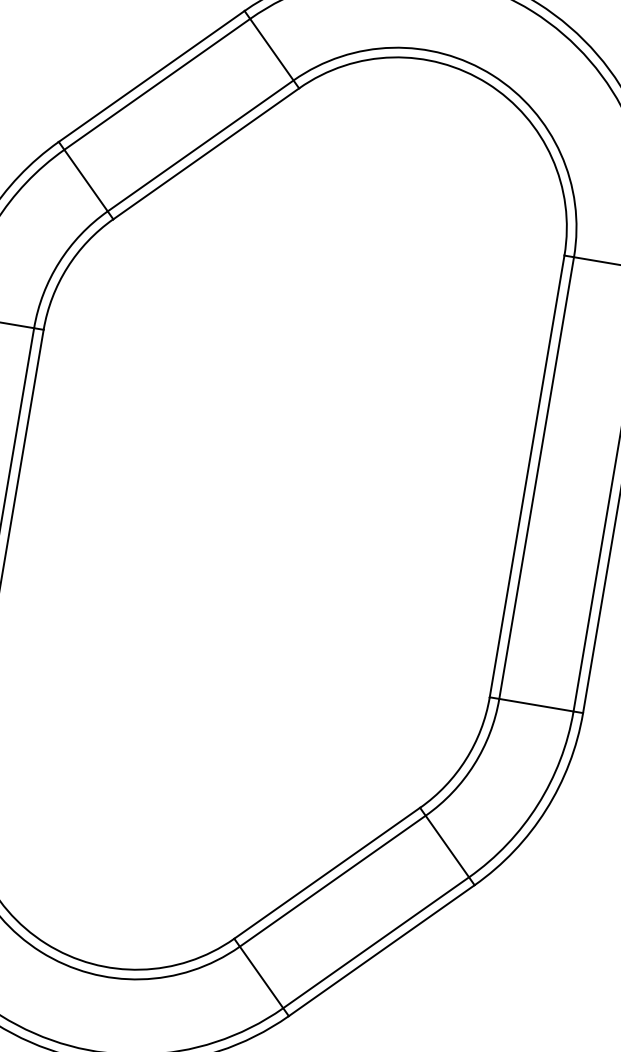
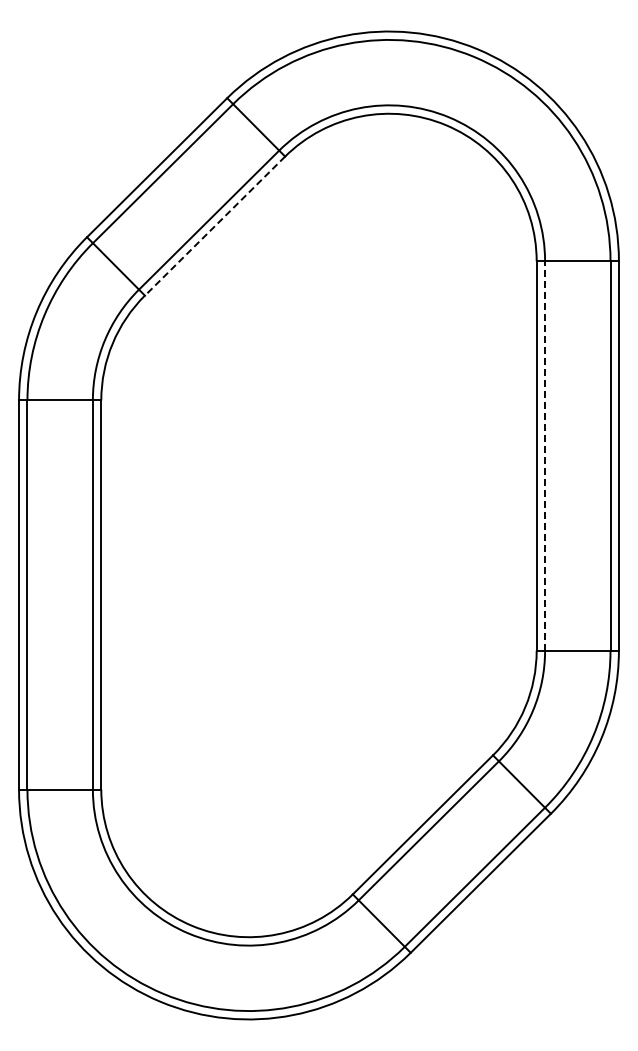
line: (206, 154) -> (215, 226), solid -> dashed
line: (537, 477) -> (545, 455), solid -> dashed

